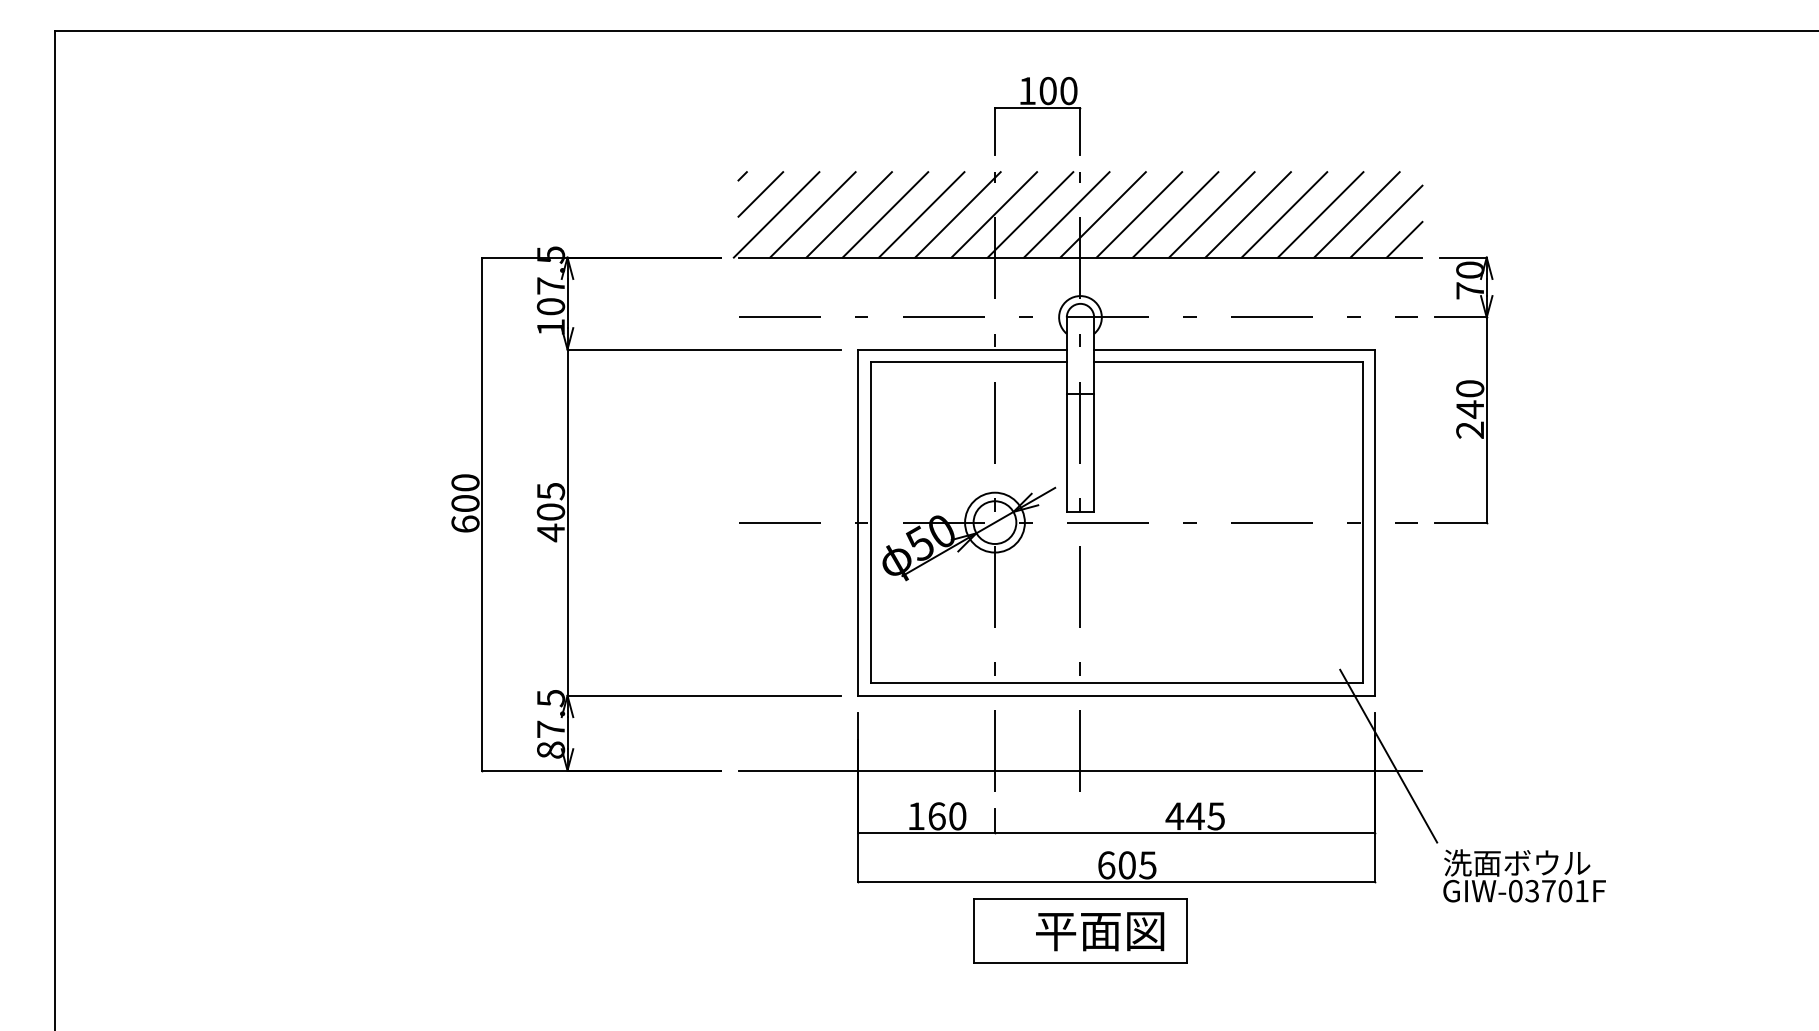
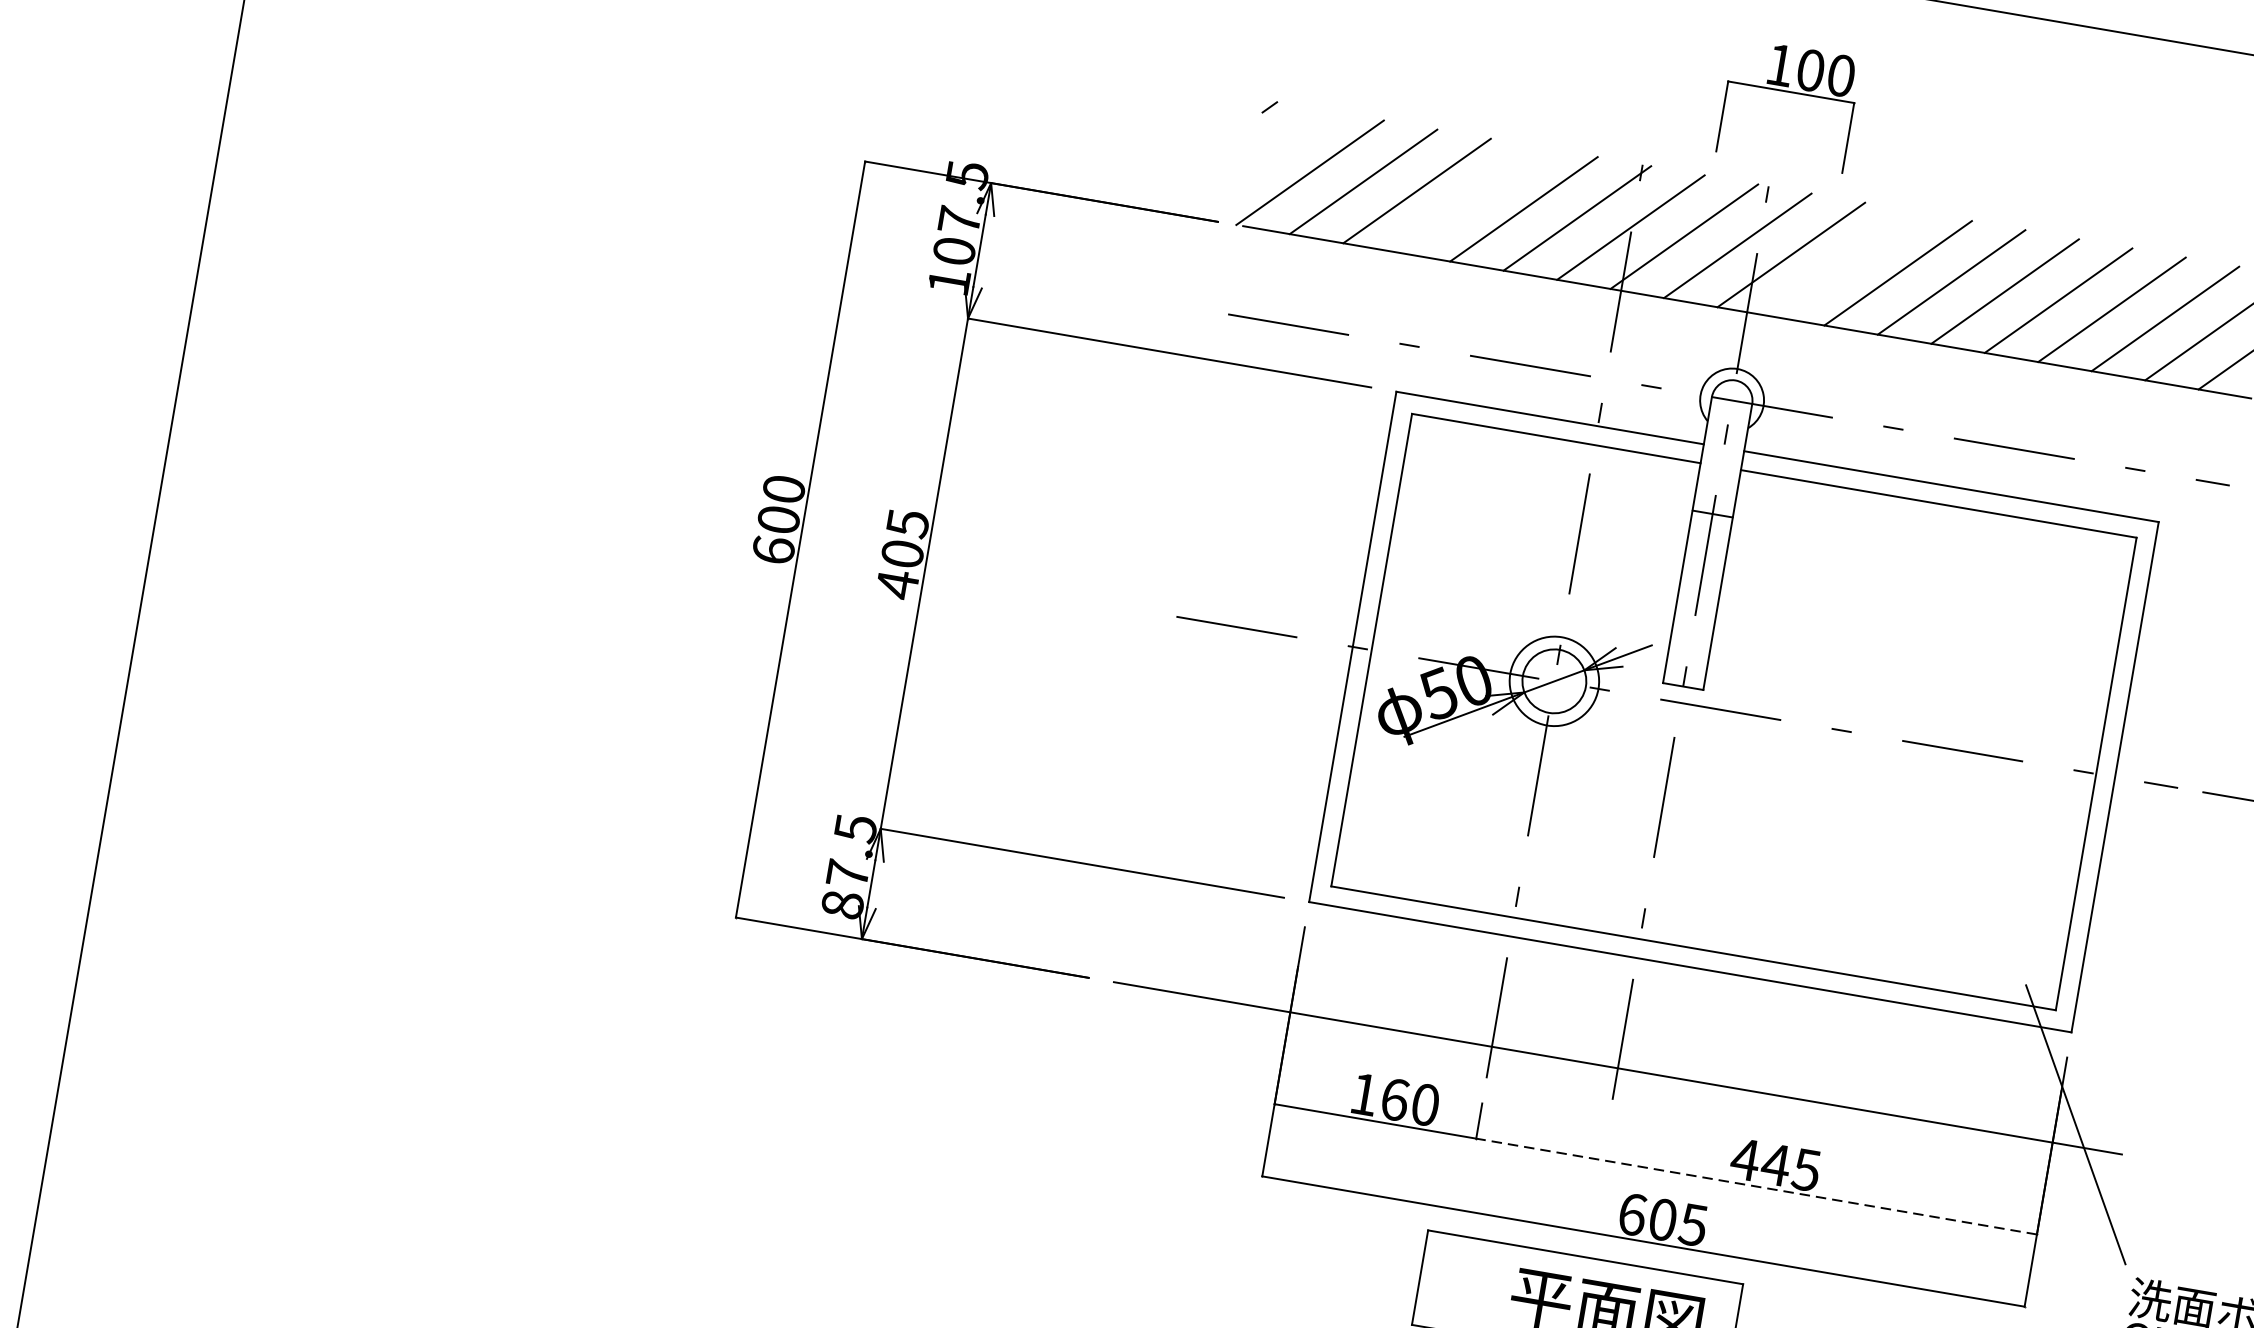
part: (1037, 108) -> (1790, 93), moved
line: (760, 194) -> (1291, 138), removed
line: (885, 214) -> (1470, 199), removed
line: (1139, 214) -> (1845, 263), removed
line: (1184, 832) -> (1755, 1185), solid -> dashed

